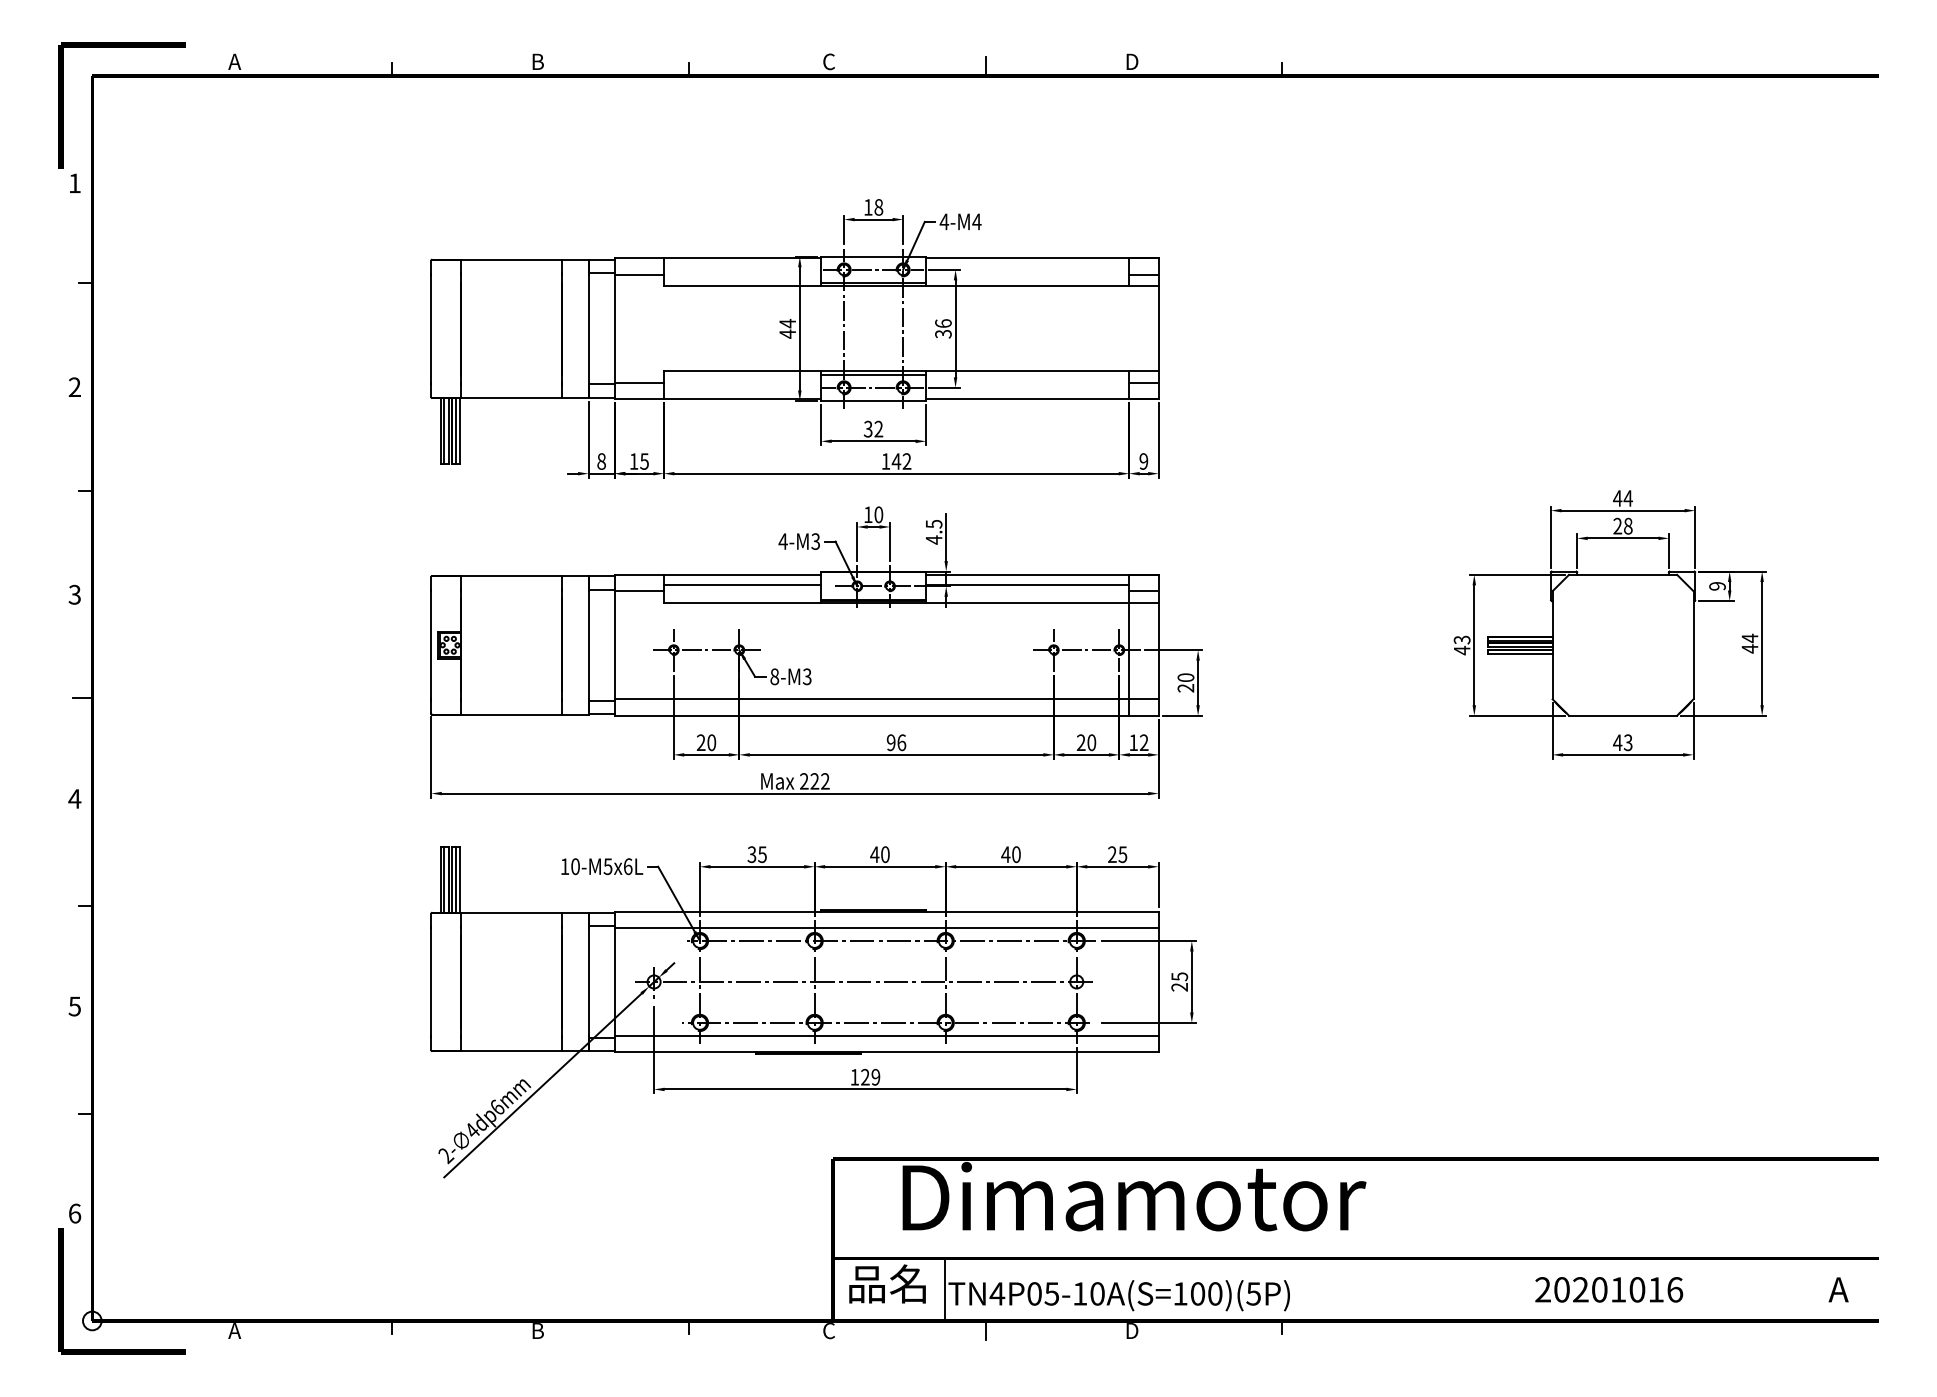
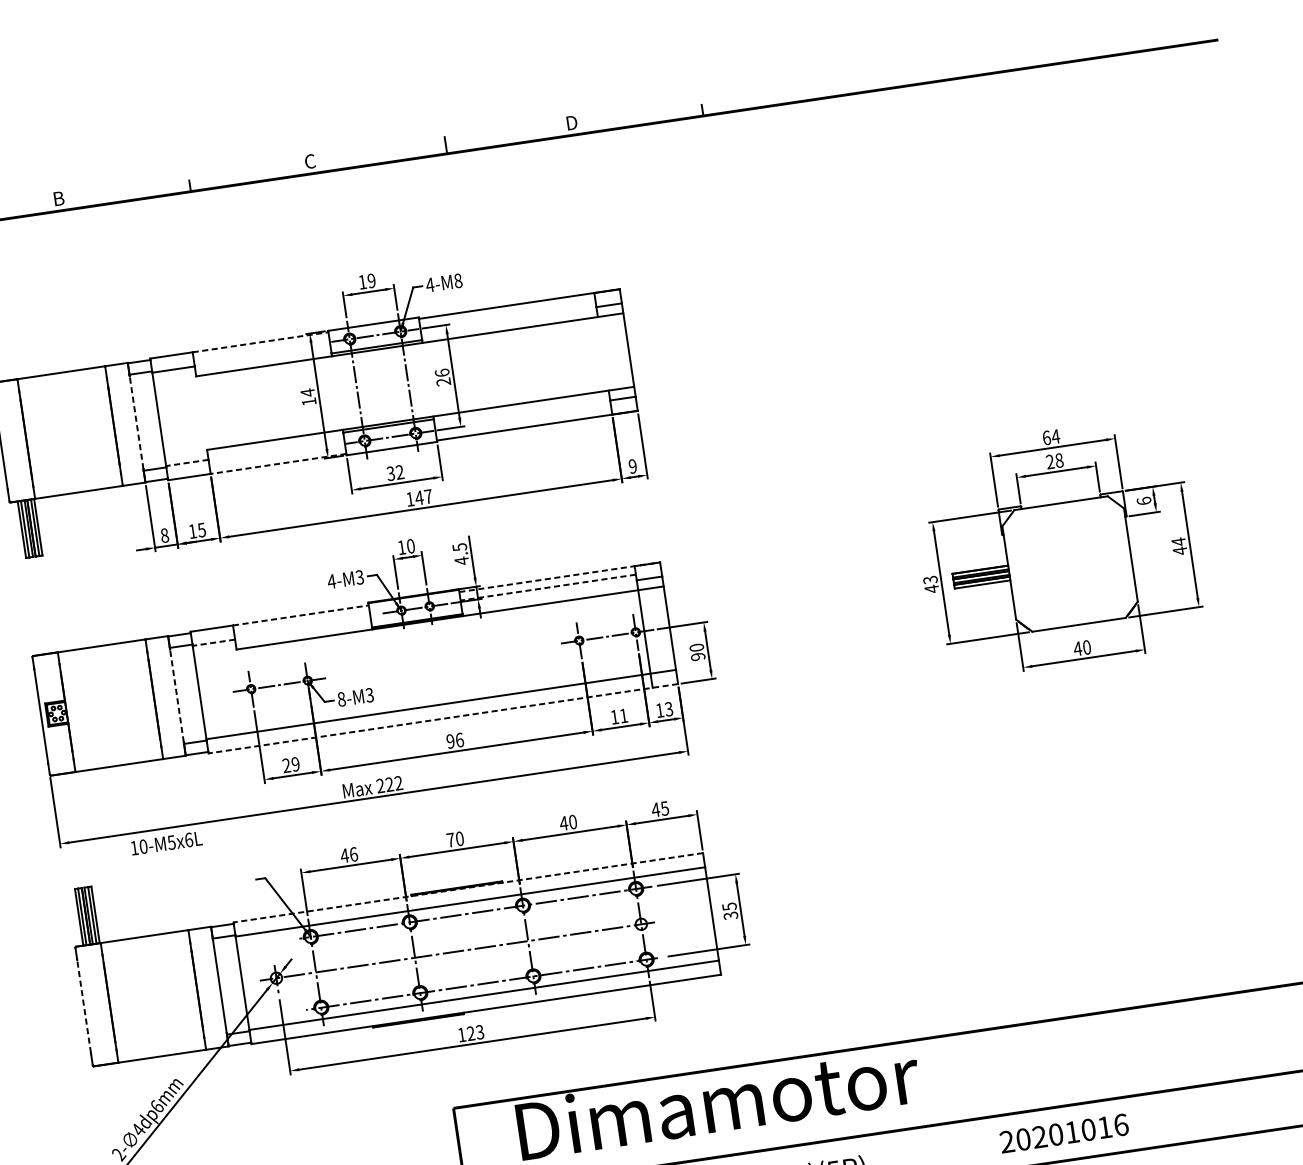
text: (878, 207) -> (371, 281), 18 -> 19
text: (976, 221) -> (457, 280), 4-M4 -> 4-M8
line: (742, 258) -> (260, 342), solid -> dashed
line: (588, 328) -> (136, 422), solid -> dashed
text: (787, 333) -> (308, 401), 44 -> 14
text: (943, 333) -> (443, 381), 36 -> 26
line: (639, 382) -> (187, 462), solid -> dashed
line: (742, 399) -> (278, 464), solid -> dashed
text: (906, 461) -> (428, 496), 142 -> 147
text: (1617, 498) -> (1046, 438), 44 -> 64
line: (742, 574) -> (300, 615), solid -> dashed
line: (1042, 574) -> (559, 576), solid -> dashed
line: (742, 584) -> (302, 623), removed
line: (1027, 584) -> (548, 587), solid -> dashed
text: (1717, 585) -> (1143, 500), 9 -> 6
line: (639, 591) -> (214, 642), solid -> dashed
line: (588, 645) -> (176, 696), solid -> dashed
text: (1186, 688) -> (698, 657), 20 -> 90
line: (886, 715) -> (443, 718), solid -> dashed
text: (711, 742) -> (295, 764), 20 -> 29
text: (1086, 742) -> (619, 716), 20 -> 11
text: (1627, 742) -> (1086, 647), 43 -> 40
text: (1143, 743) -> (668, 709), 12 -> 13
text: (756, 854) -> (348, 855), 35 -> 46
text: (874, 854) -> (450, 840), 40 -> 70
text: (1112, 854) -> (655, 809), 25 -> 45
text: (602, 866) -> (166, 843), moved
line: (886, 911) -> (468, 887), solid -> dashed
line: (431, 981) -> (84, 1006), solid -> dashed
text: (1179, 987) -> (730, 916), 25 -> 35
text: (875, 1077) -> (479, 1032), 129 -> 123
text: (1609, 1289) -> (1064, 1133), moved

